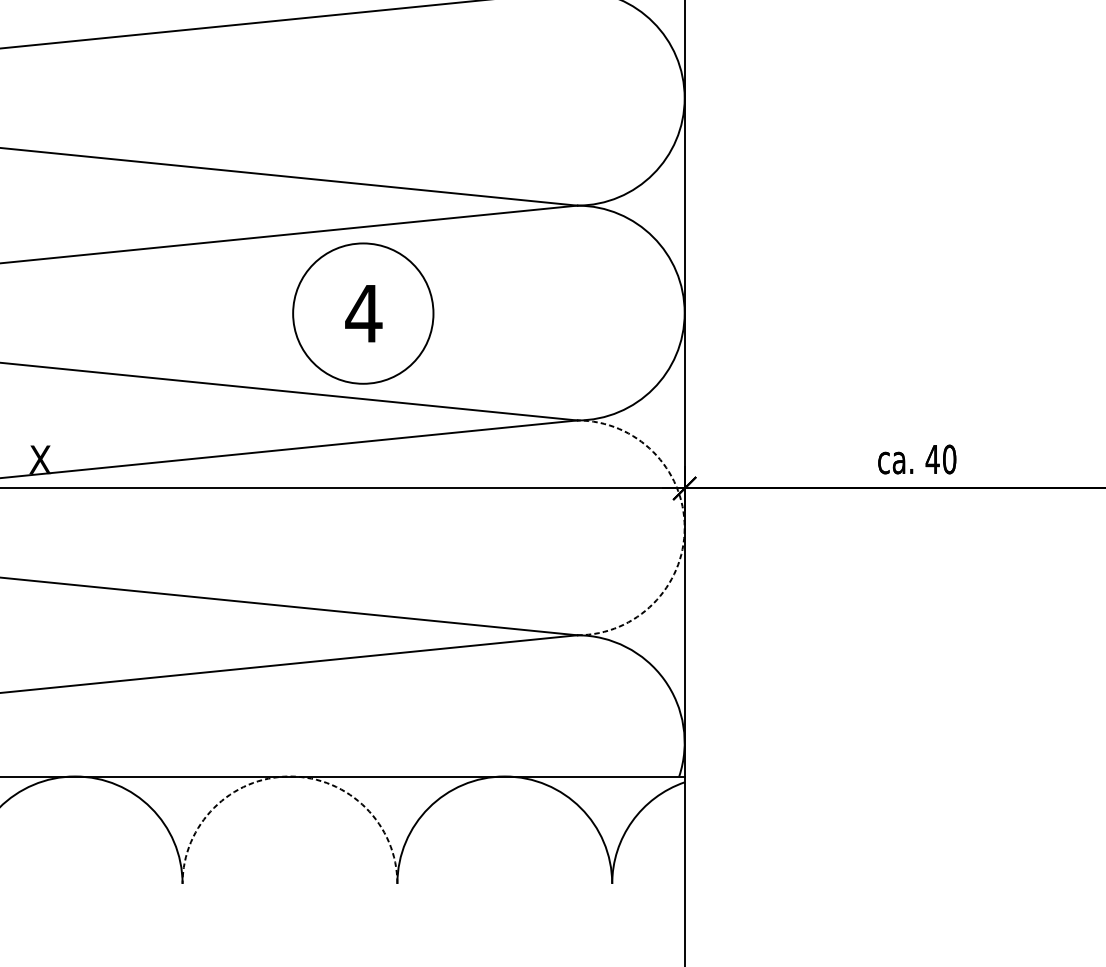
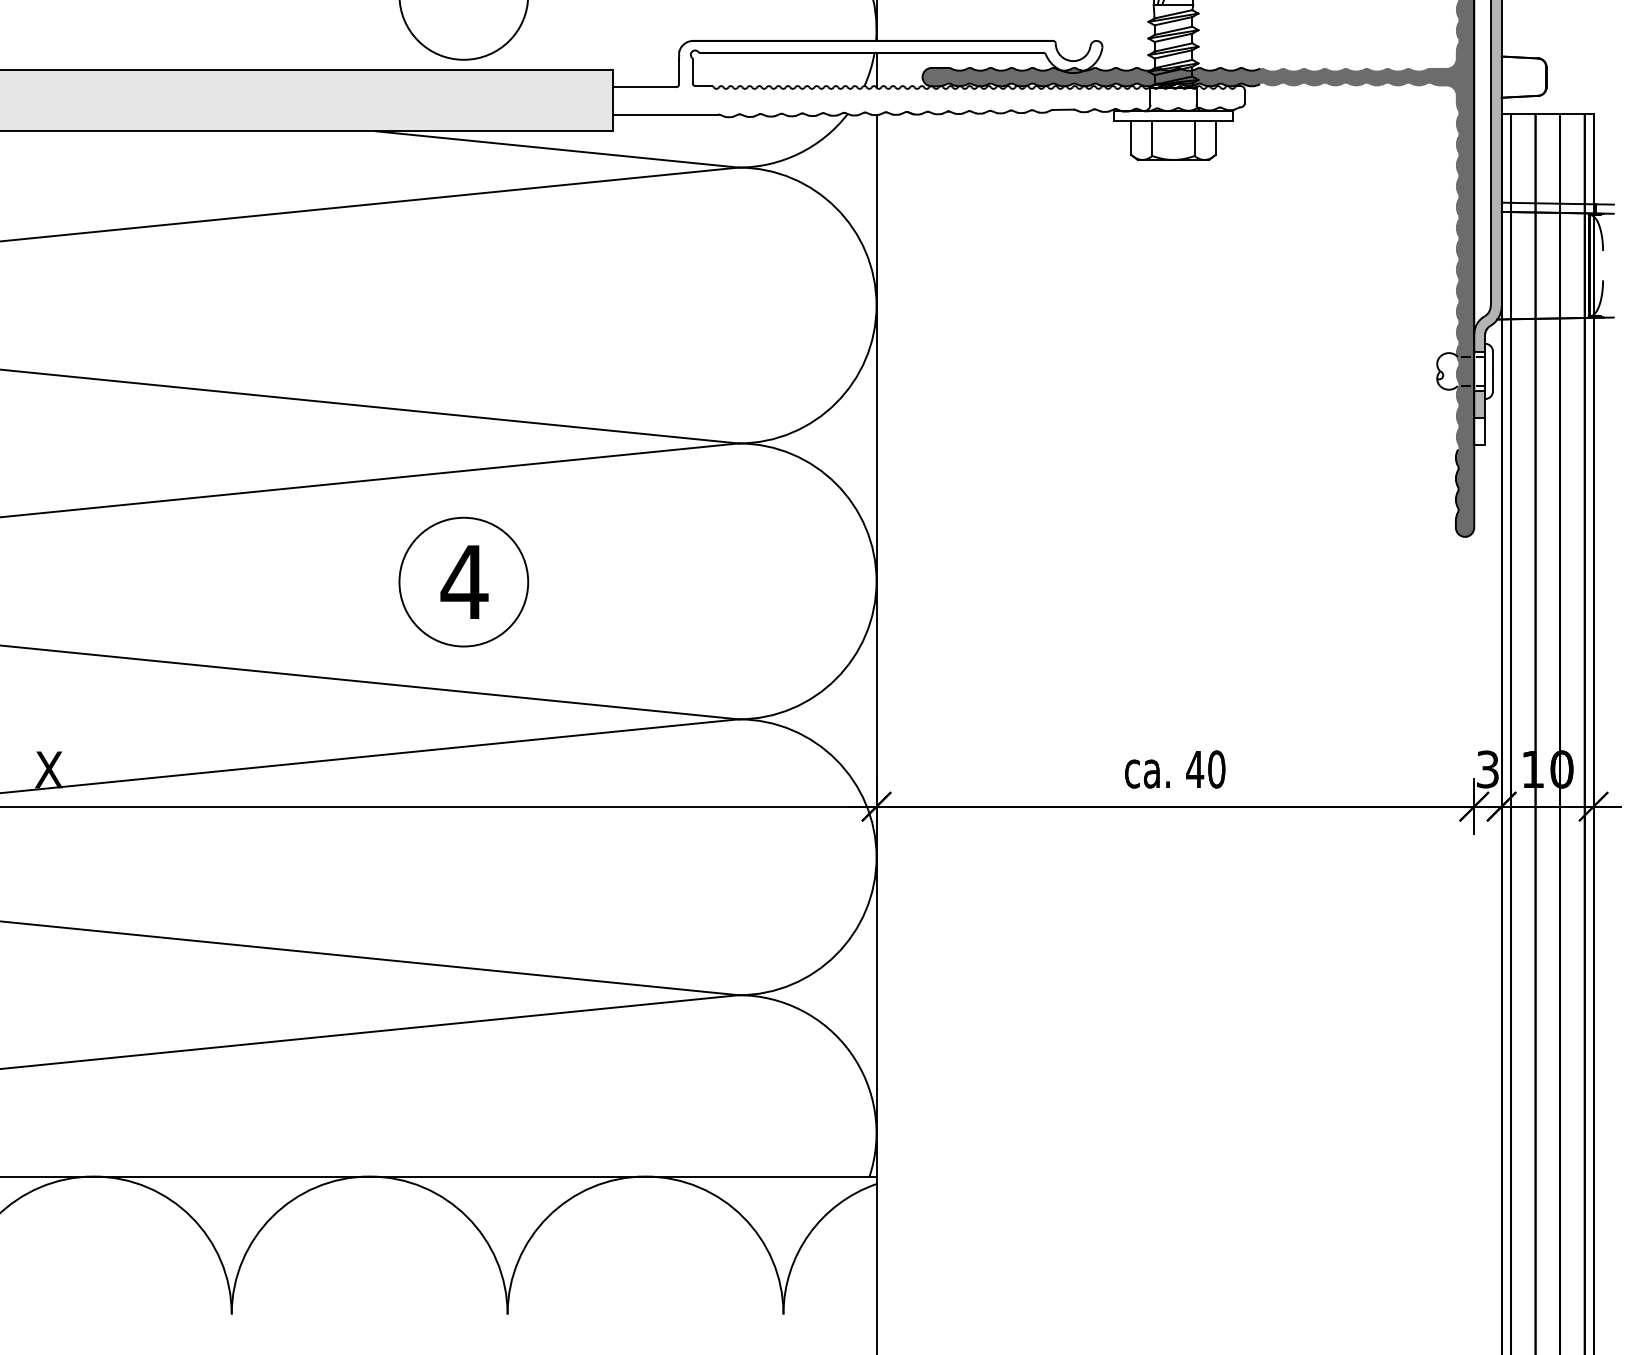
circle: (363, 313) -> (463, 581), size x0.71
arc: (684, 528) -> (876, 857), dashed -> solid
arc: (289, 776) -> (369, 1176), dashed -> solid

